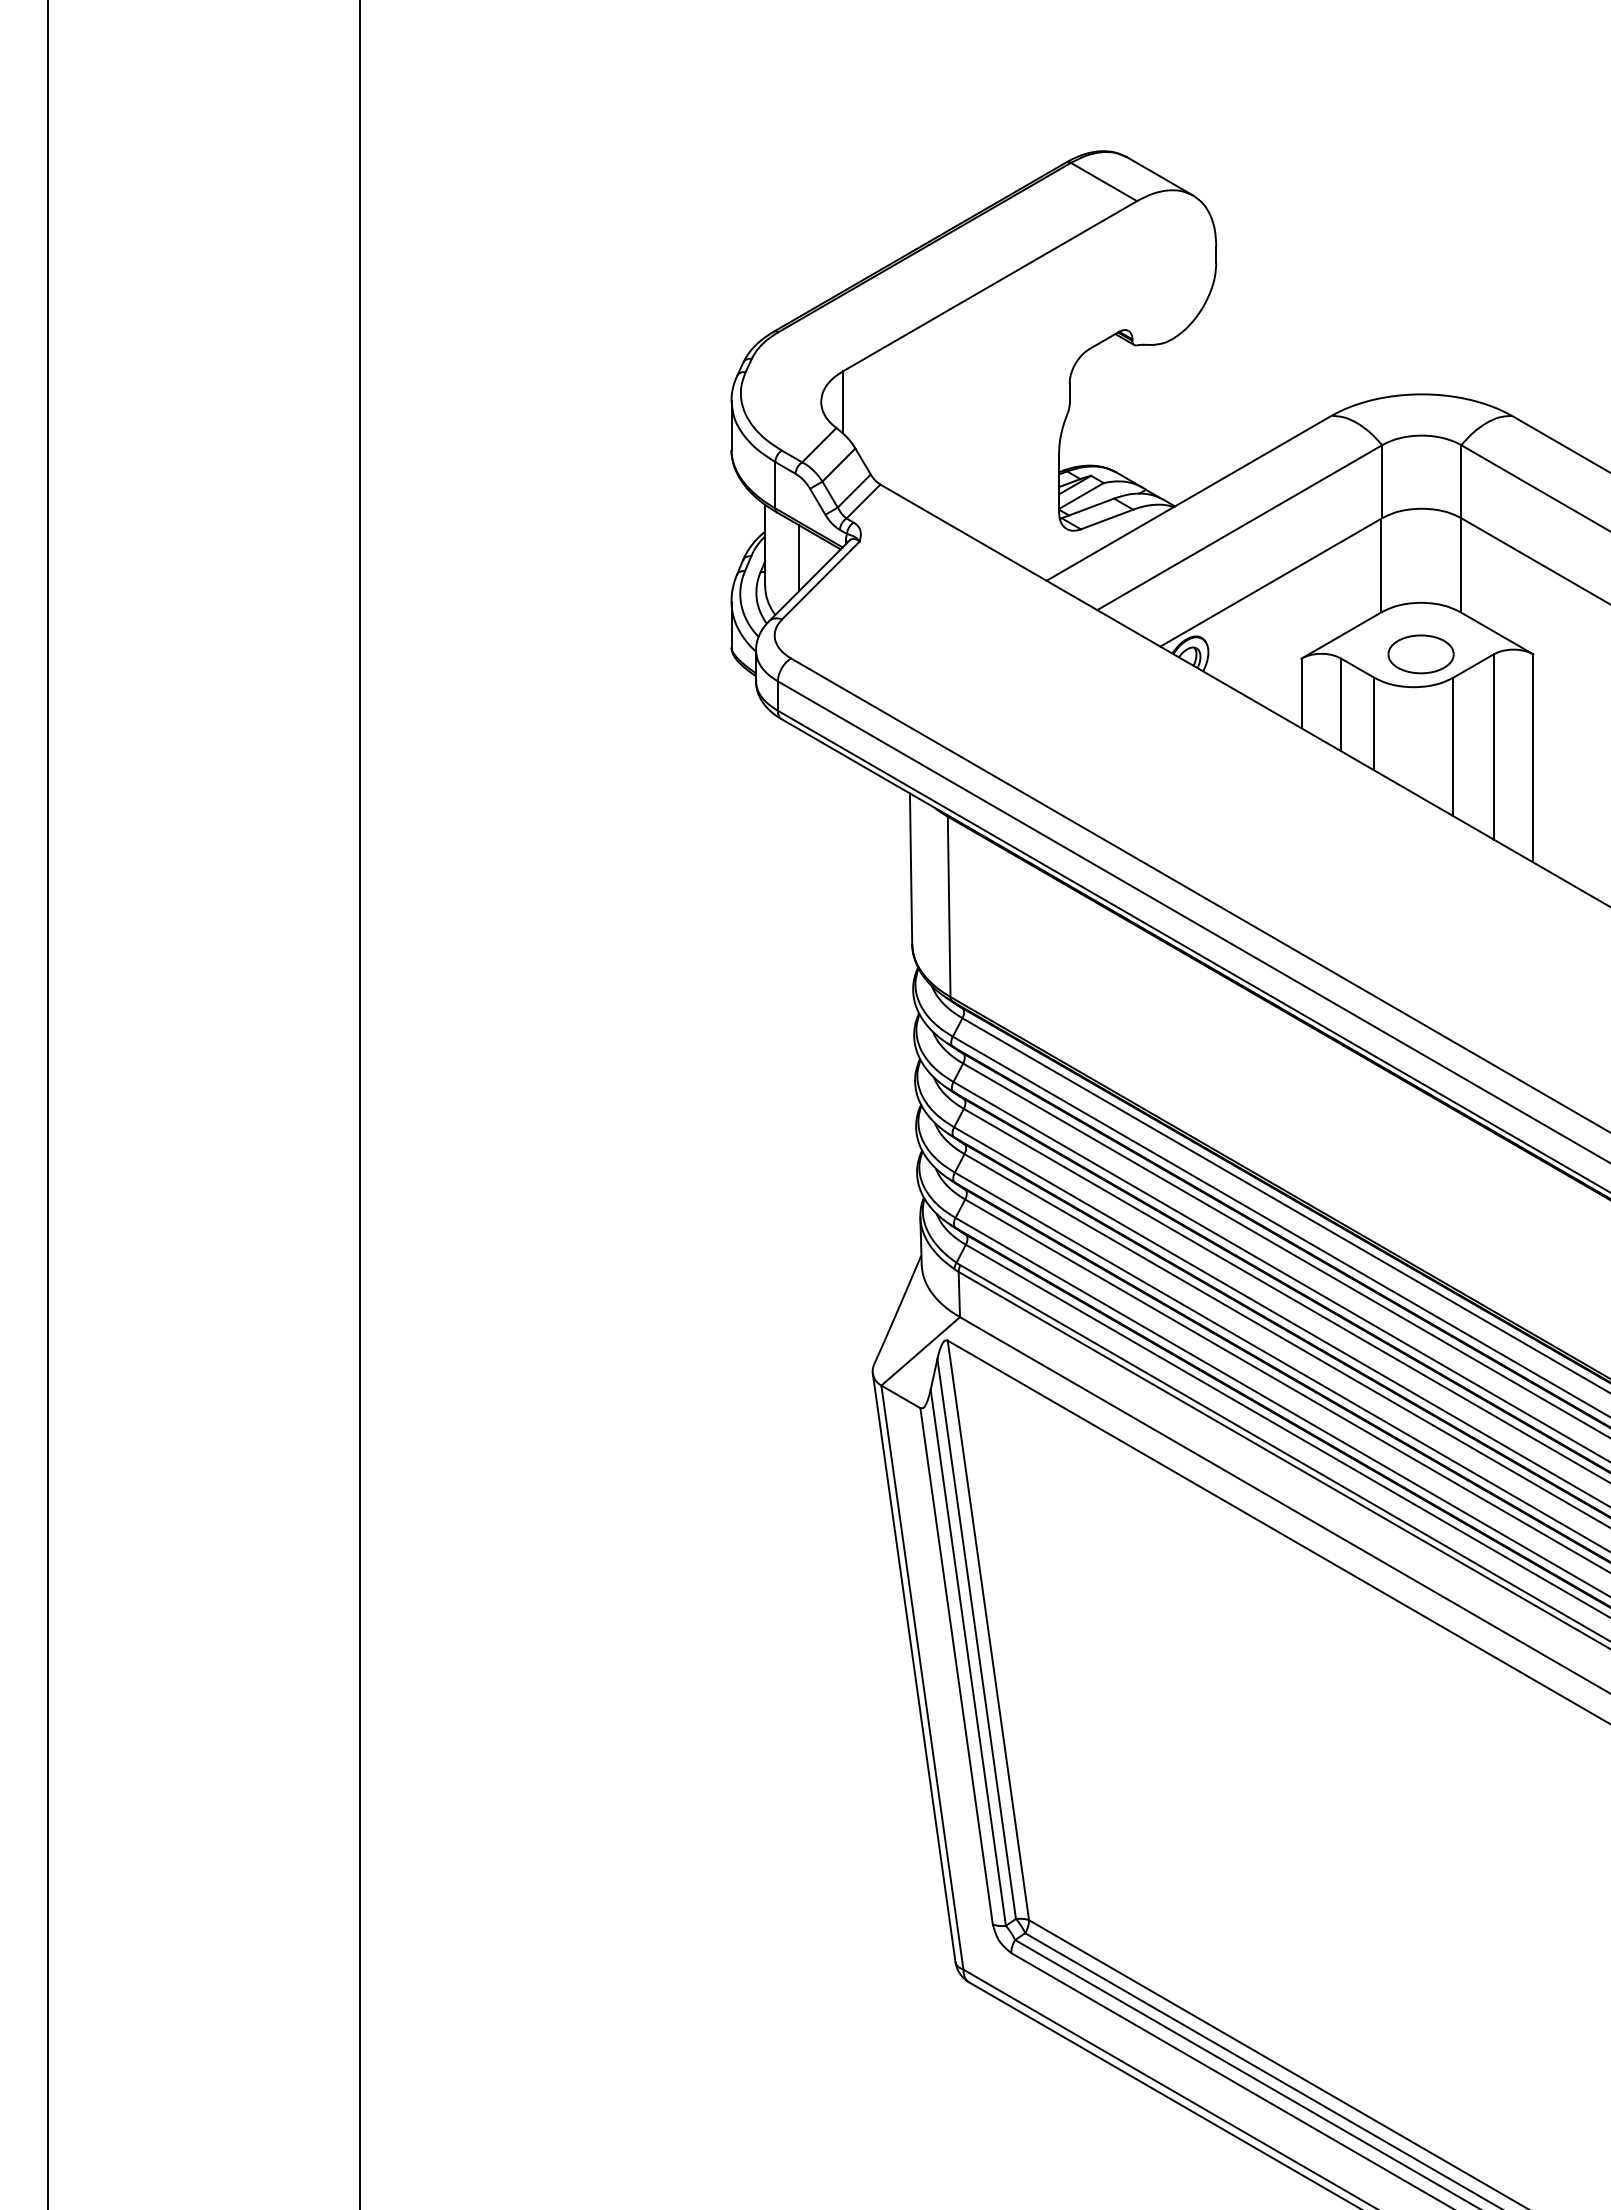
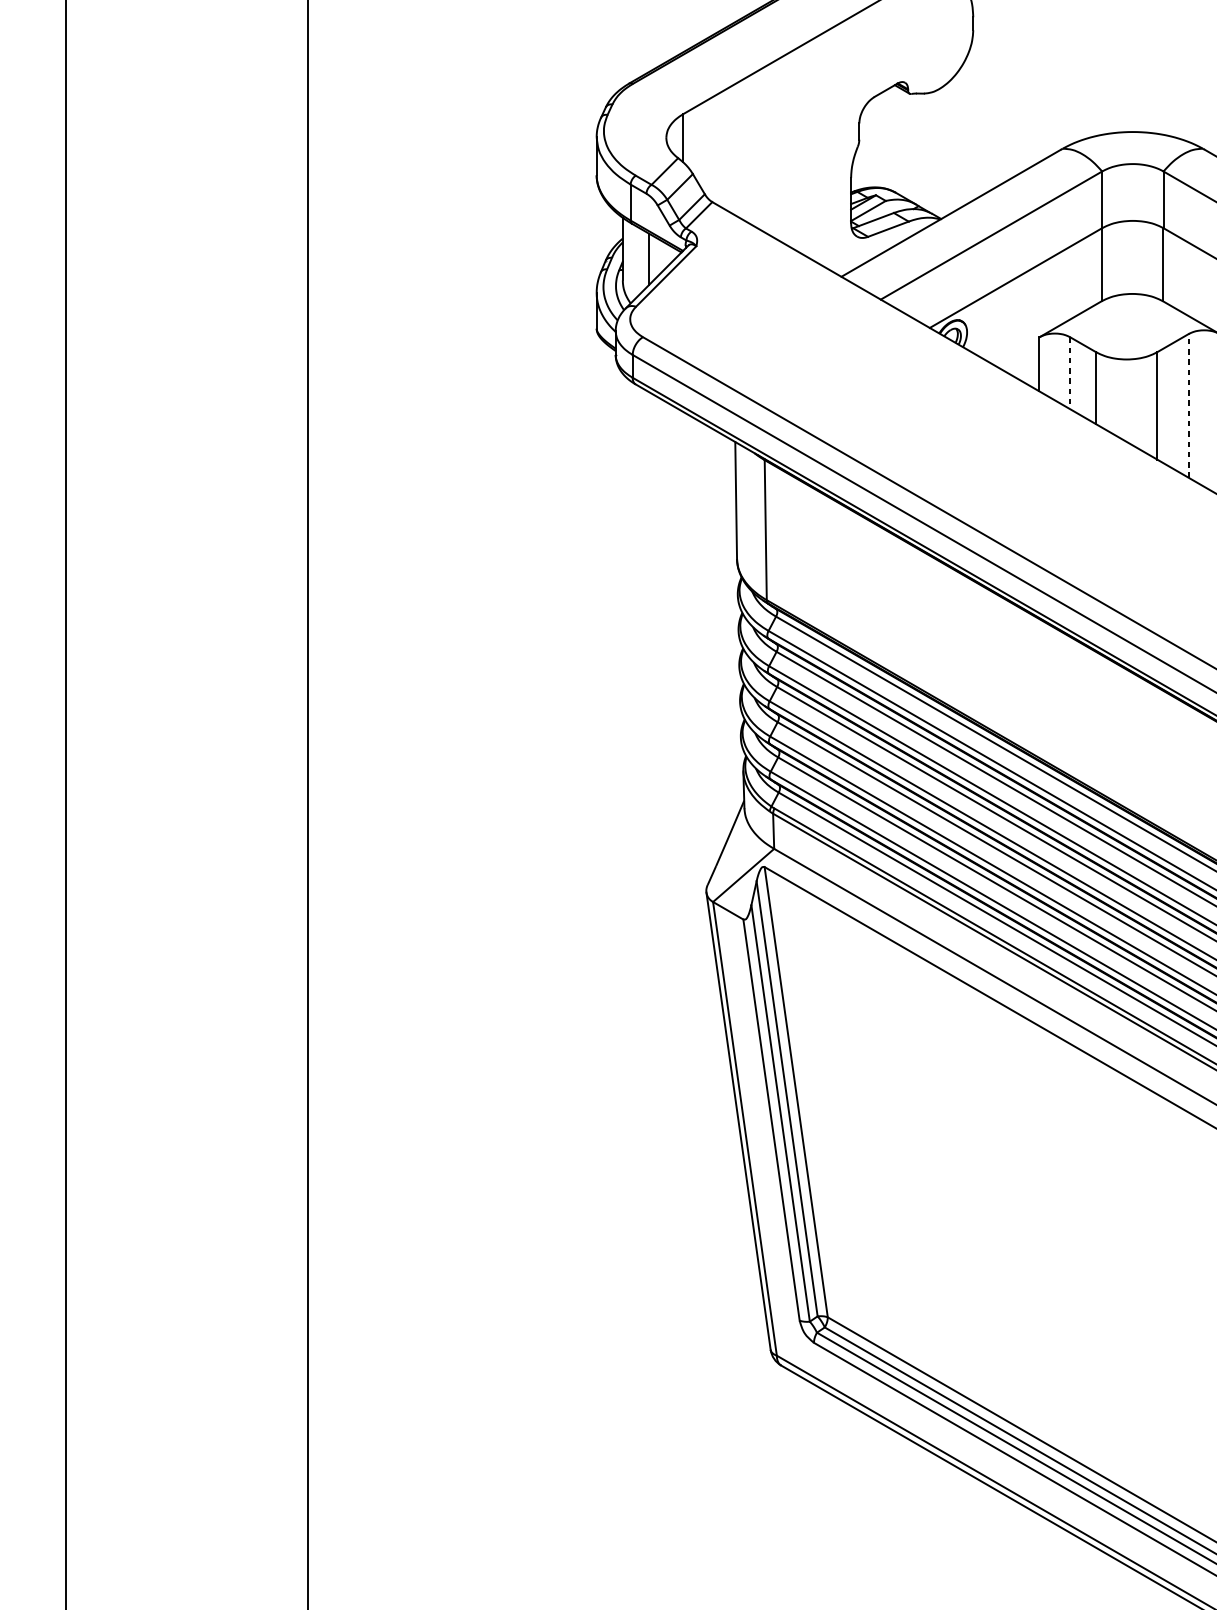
part: (1420, 654) -> (1131, 334), removed
line: (1341, 705) -> (1070, 373), solid -> dashed
line: (1493, 746) -> (1188, 405), solid -> dashed

